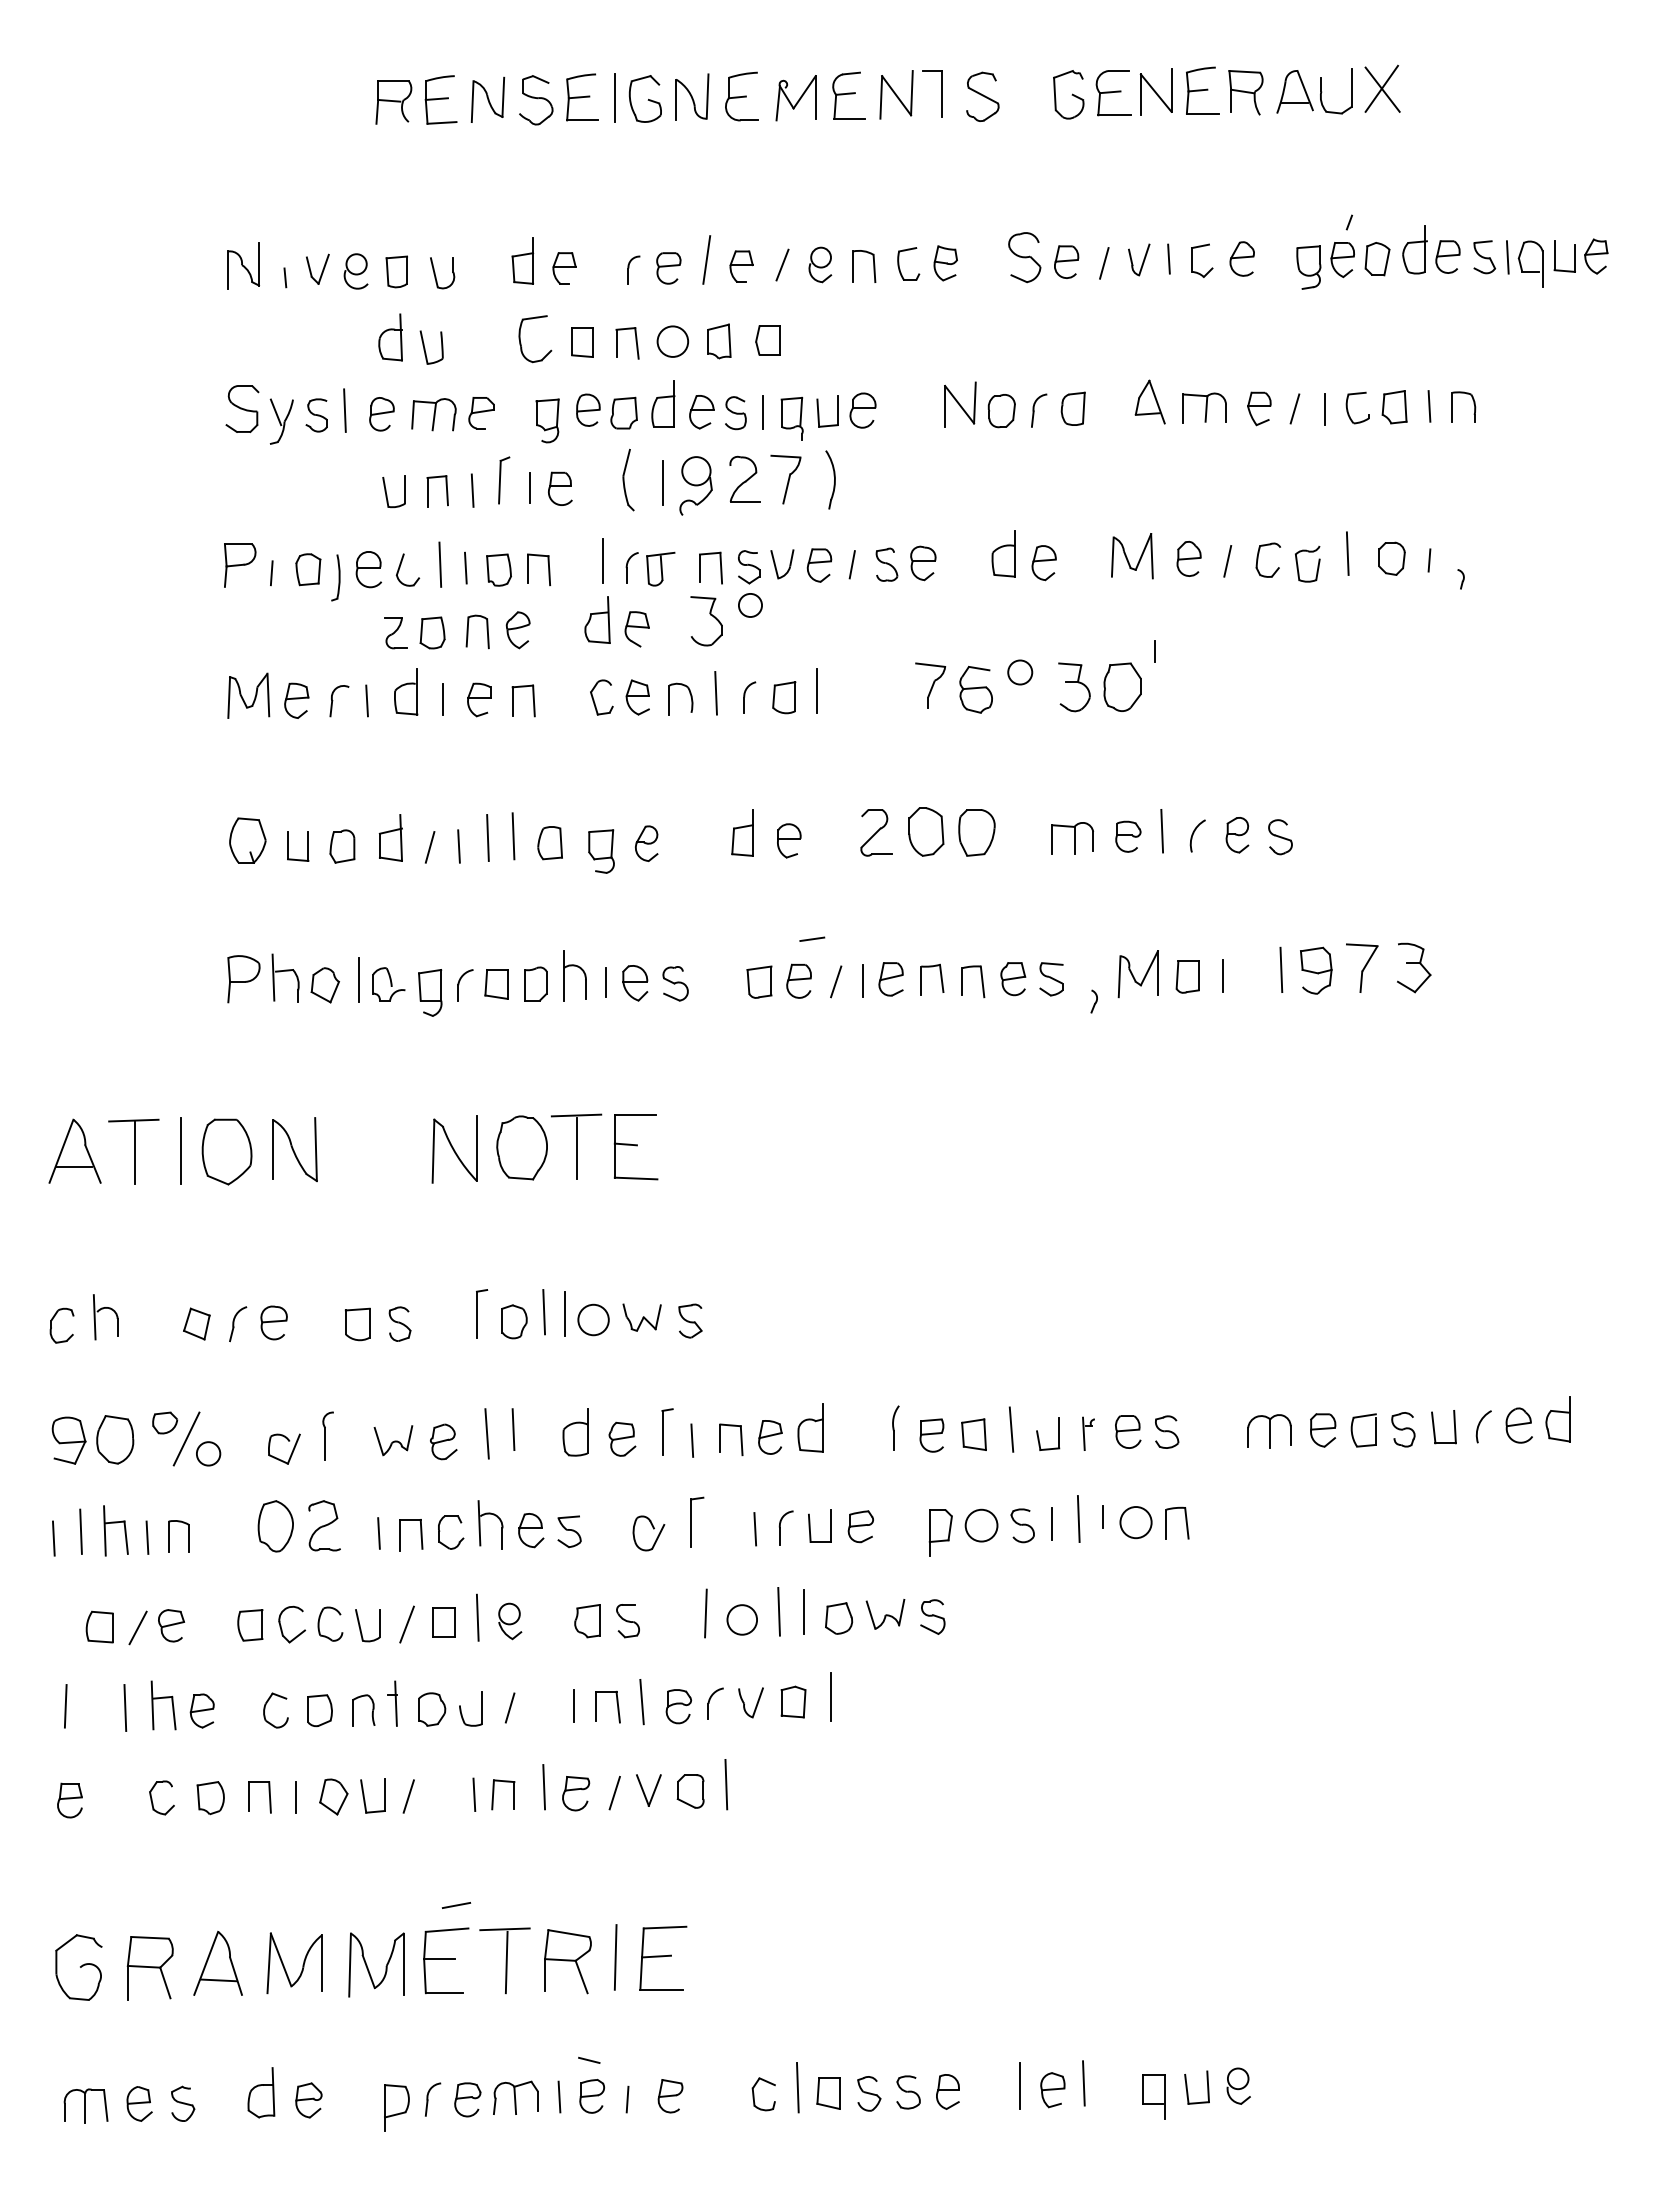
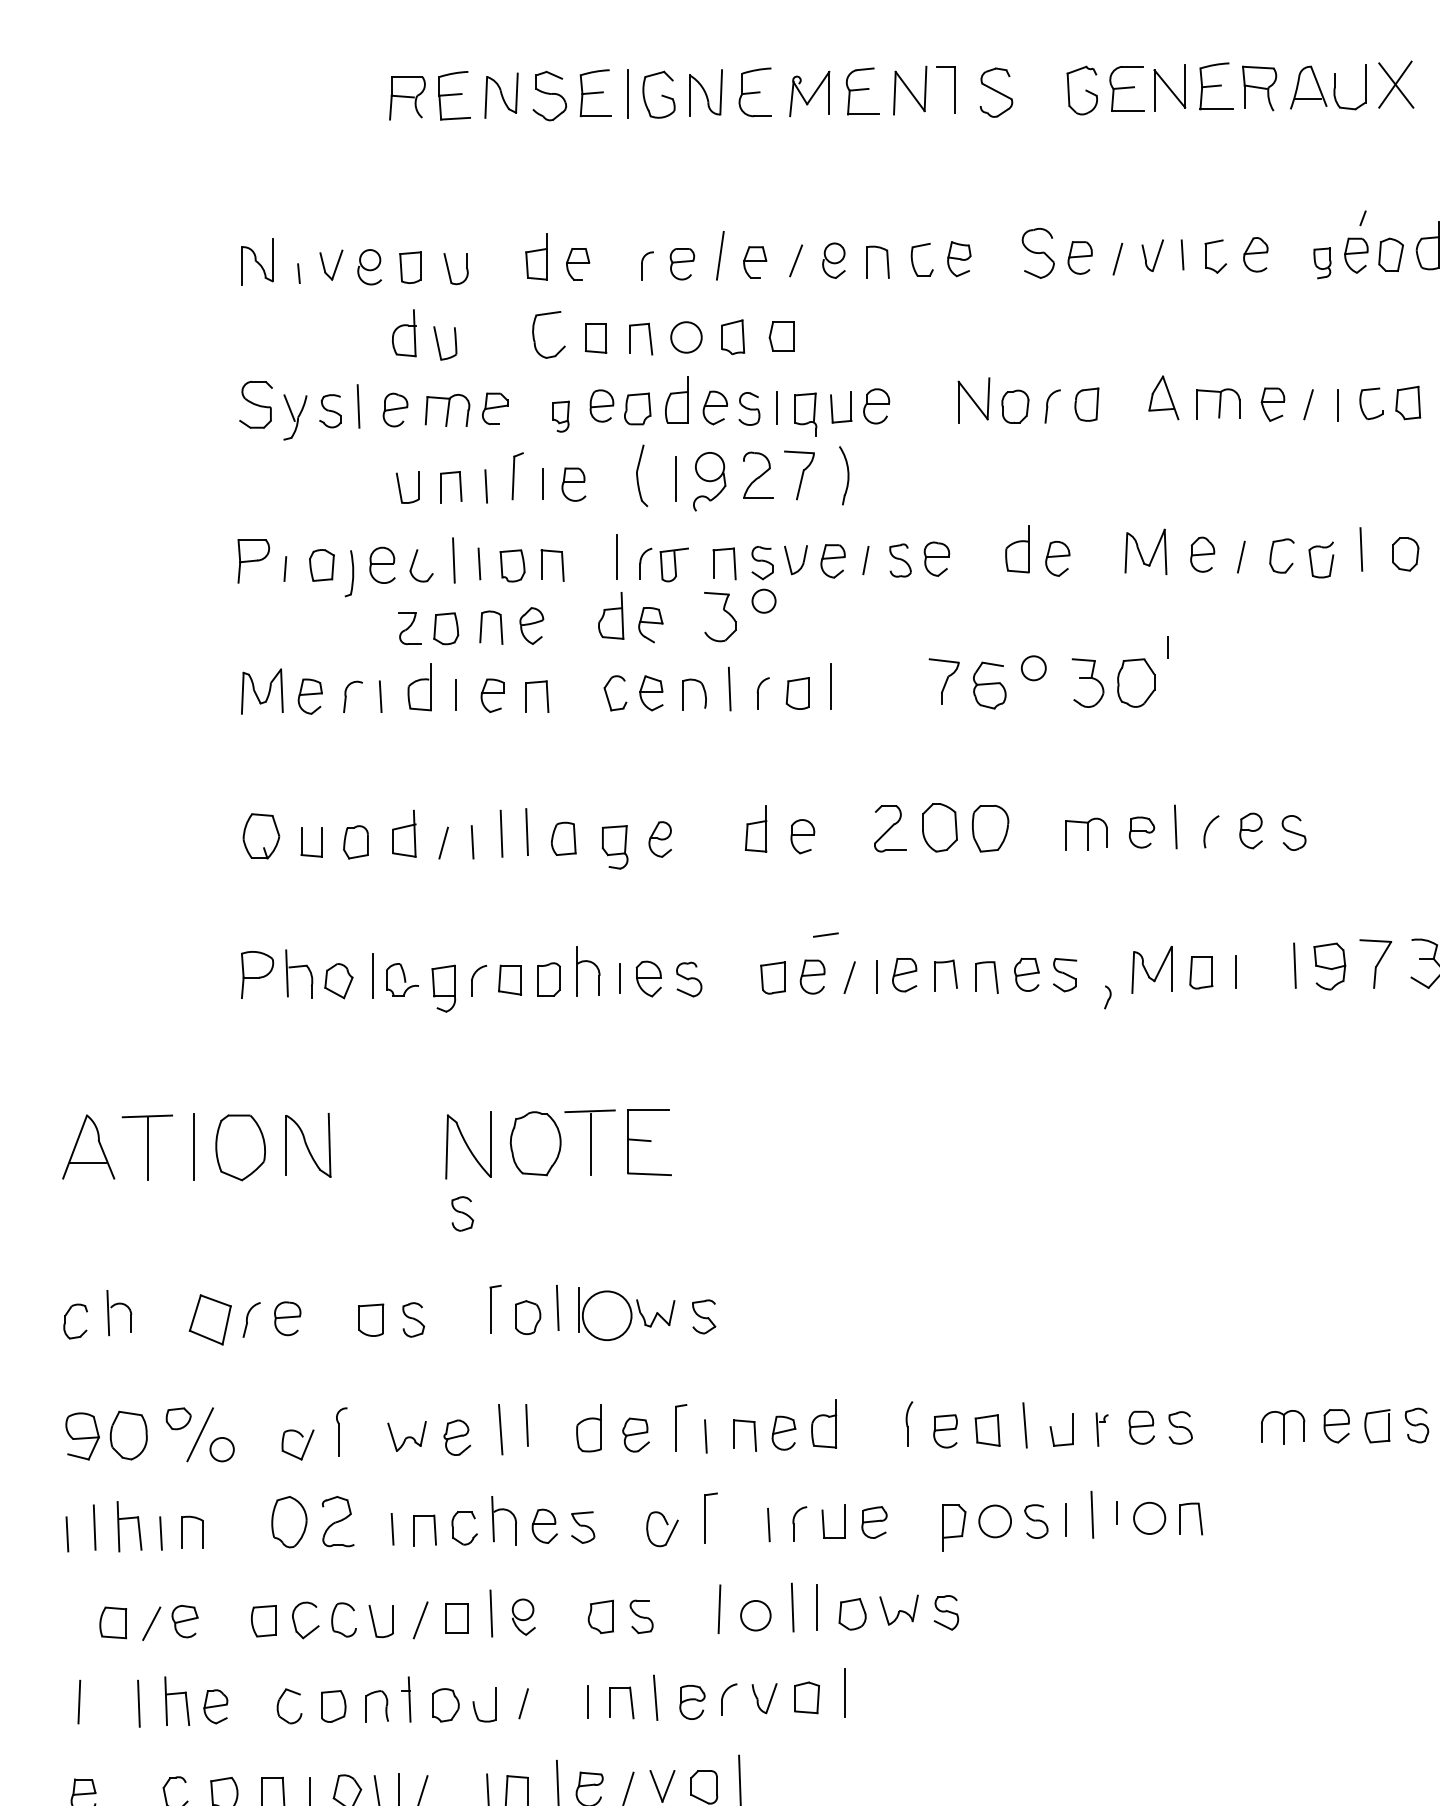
part: (1308, 267) -> (1322, 263), size x0.7
part: (547, 420) -> (561, 416), size x0.7
part: (448, 1217) -> (462, 1213), added
circle: (593, 1319) -> (607, 1315), size x1.6
part: (196, 1323) -> (210, 1319), size x1.6

